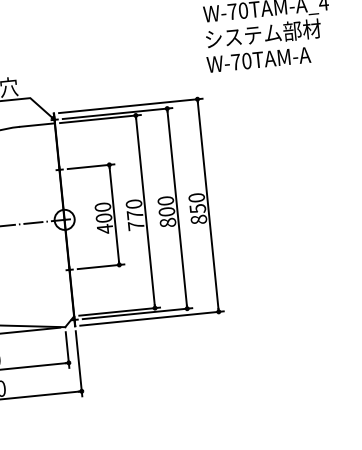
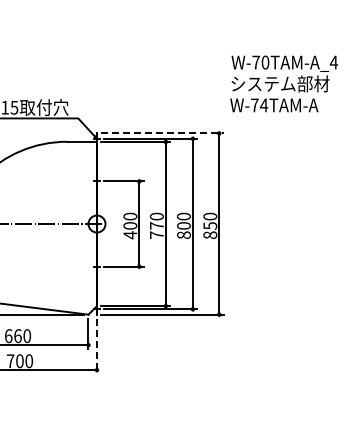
text: (247, 61) -> (264, 105), W-70TAM-A -> W-74TAM-A
line: (130, 105) -> (162, 133), solid -> dashed
line: (79, 363) -> (97, 346), solid -> dashed

